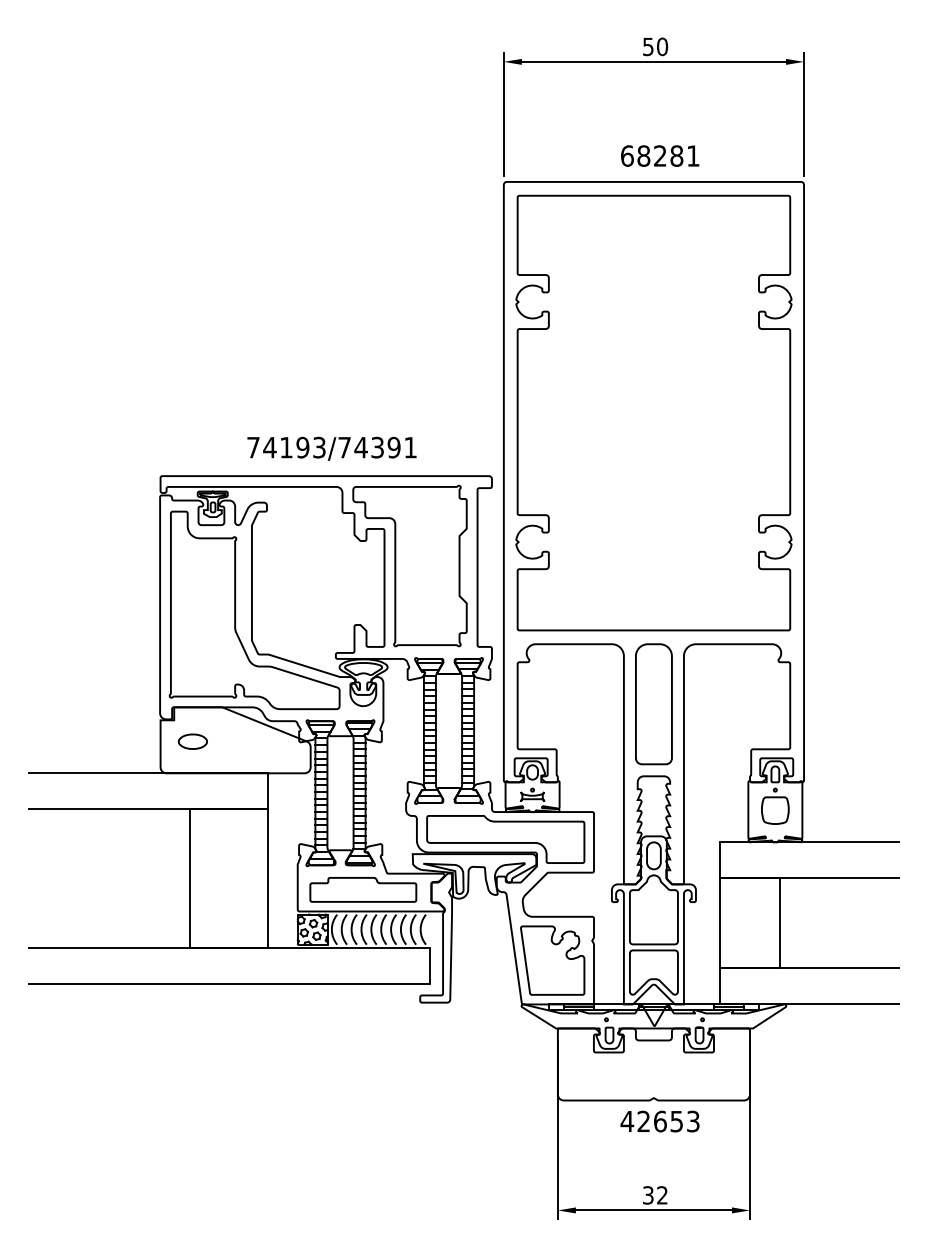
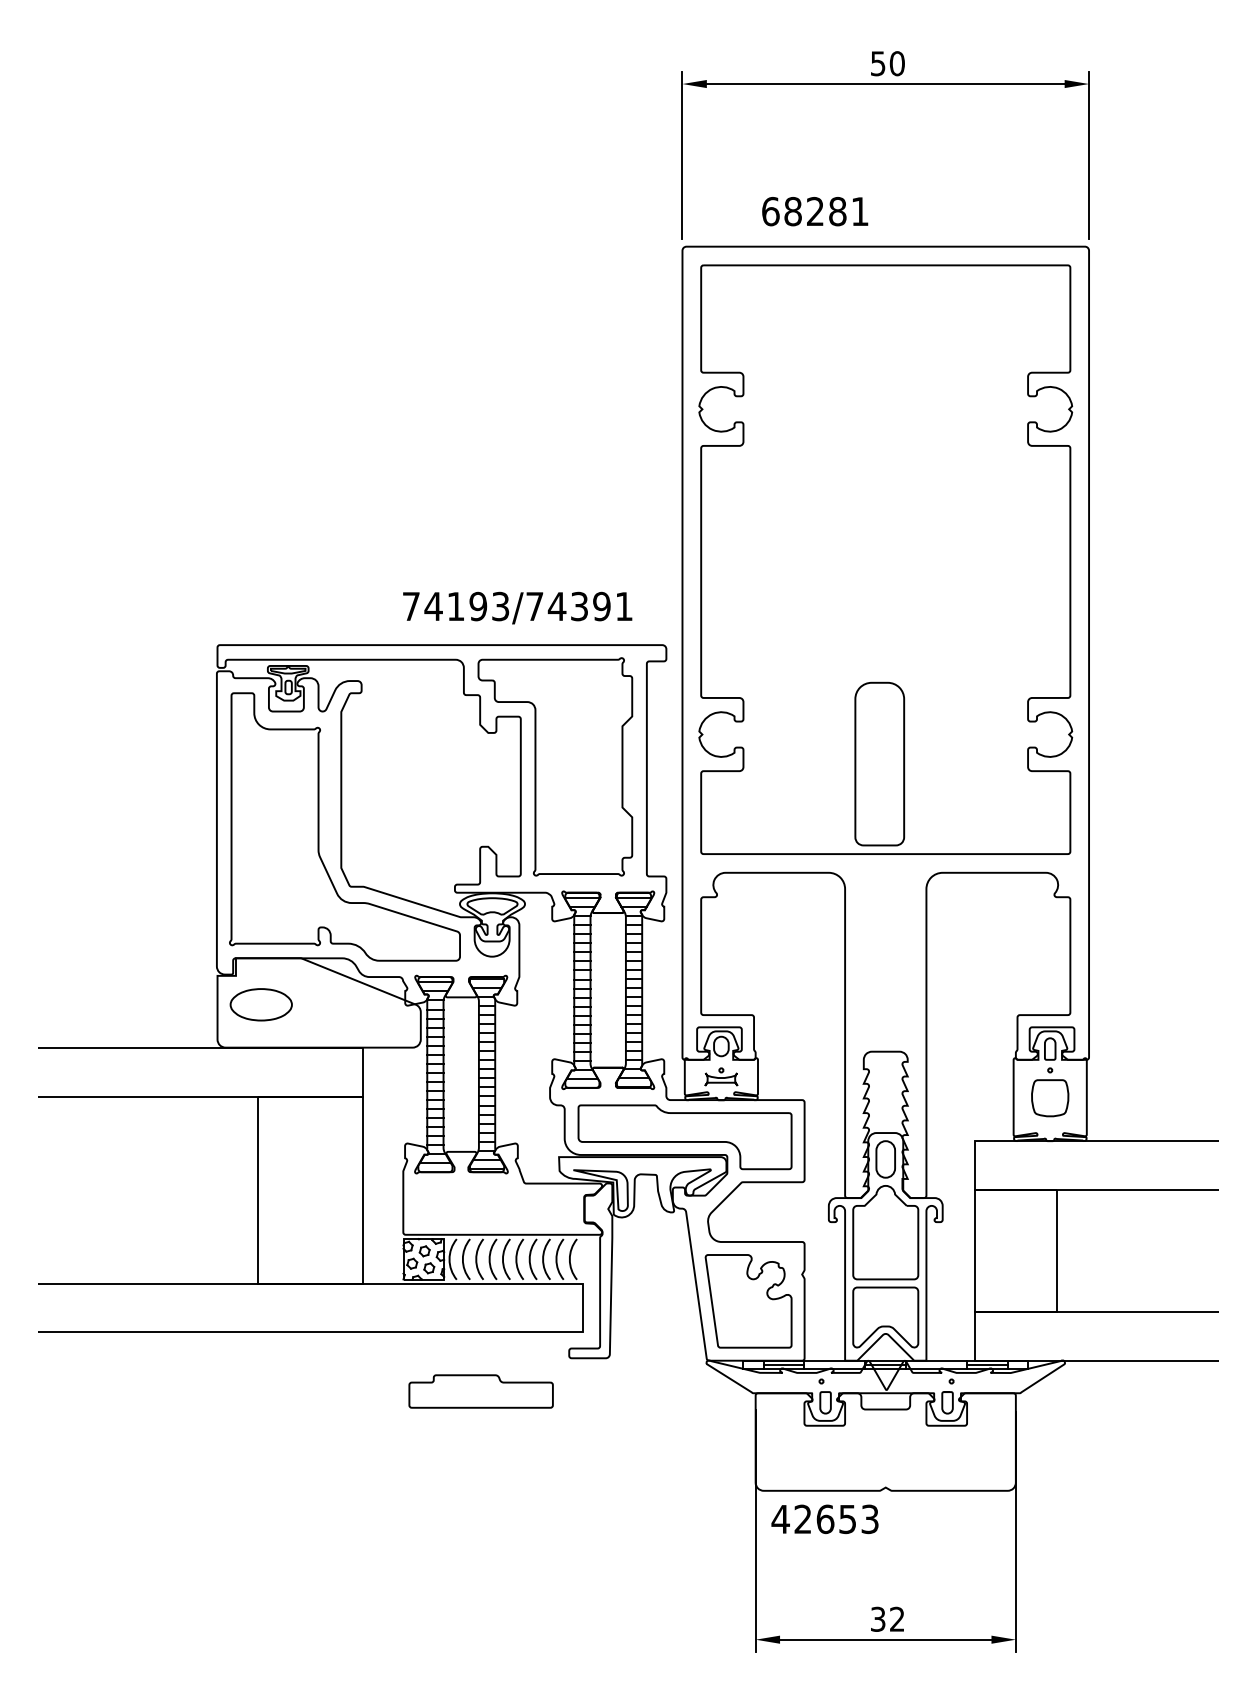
text: (660, 155) -> (815, 211), moved
text: (331, 448) -> (517, 607), moved
part: (653, 703) -> (879, 763), moved
part: (193, 741) -> (261, 1004), size x1.6
part: (362, 889) -> (480, 1391), moved
text: (659, 1121) -> (824, 1519), moved

